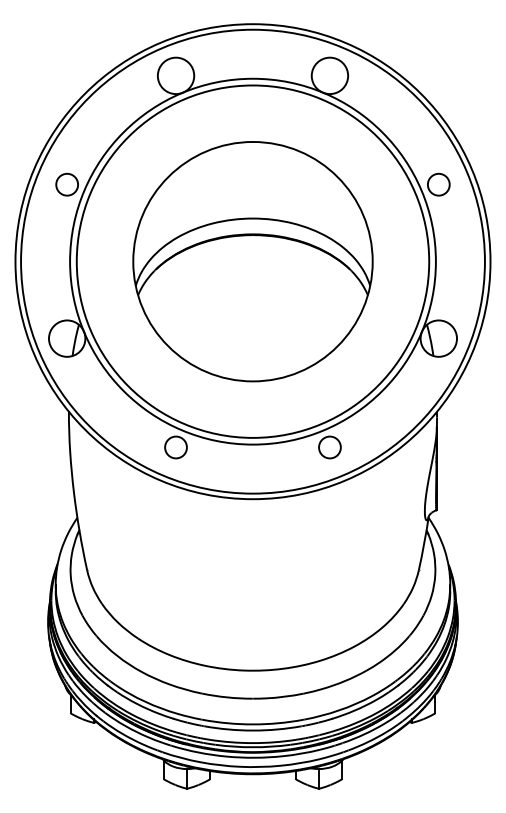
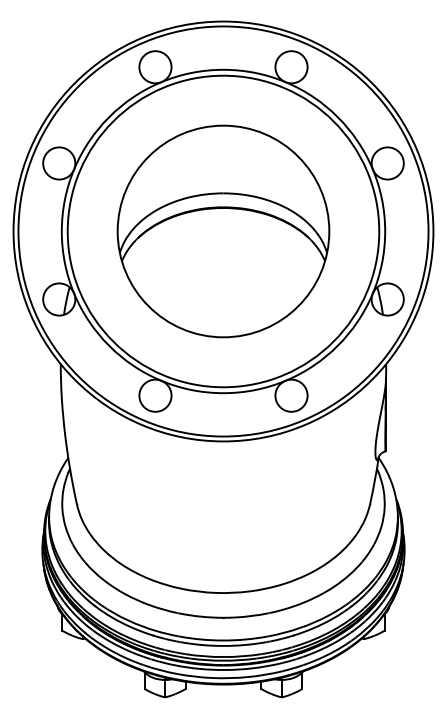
circle: (67, 184) -> (59, 163), size x1.67
circle: (438, 184) -> (387, 163), size x1.67
circle: (176, 447) -> (155, 395), size x1.67
circle: (329, 447) -> (291, 395), size x1.67

